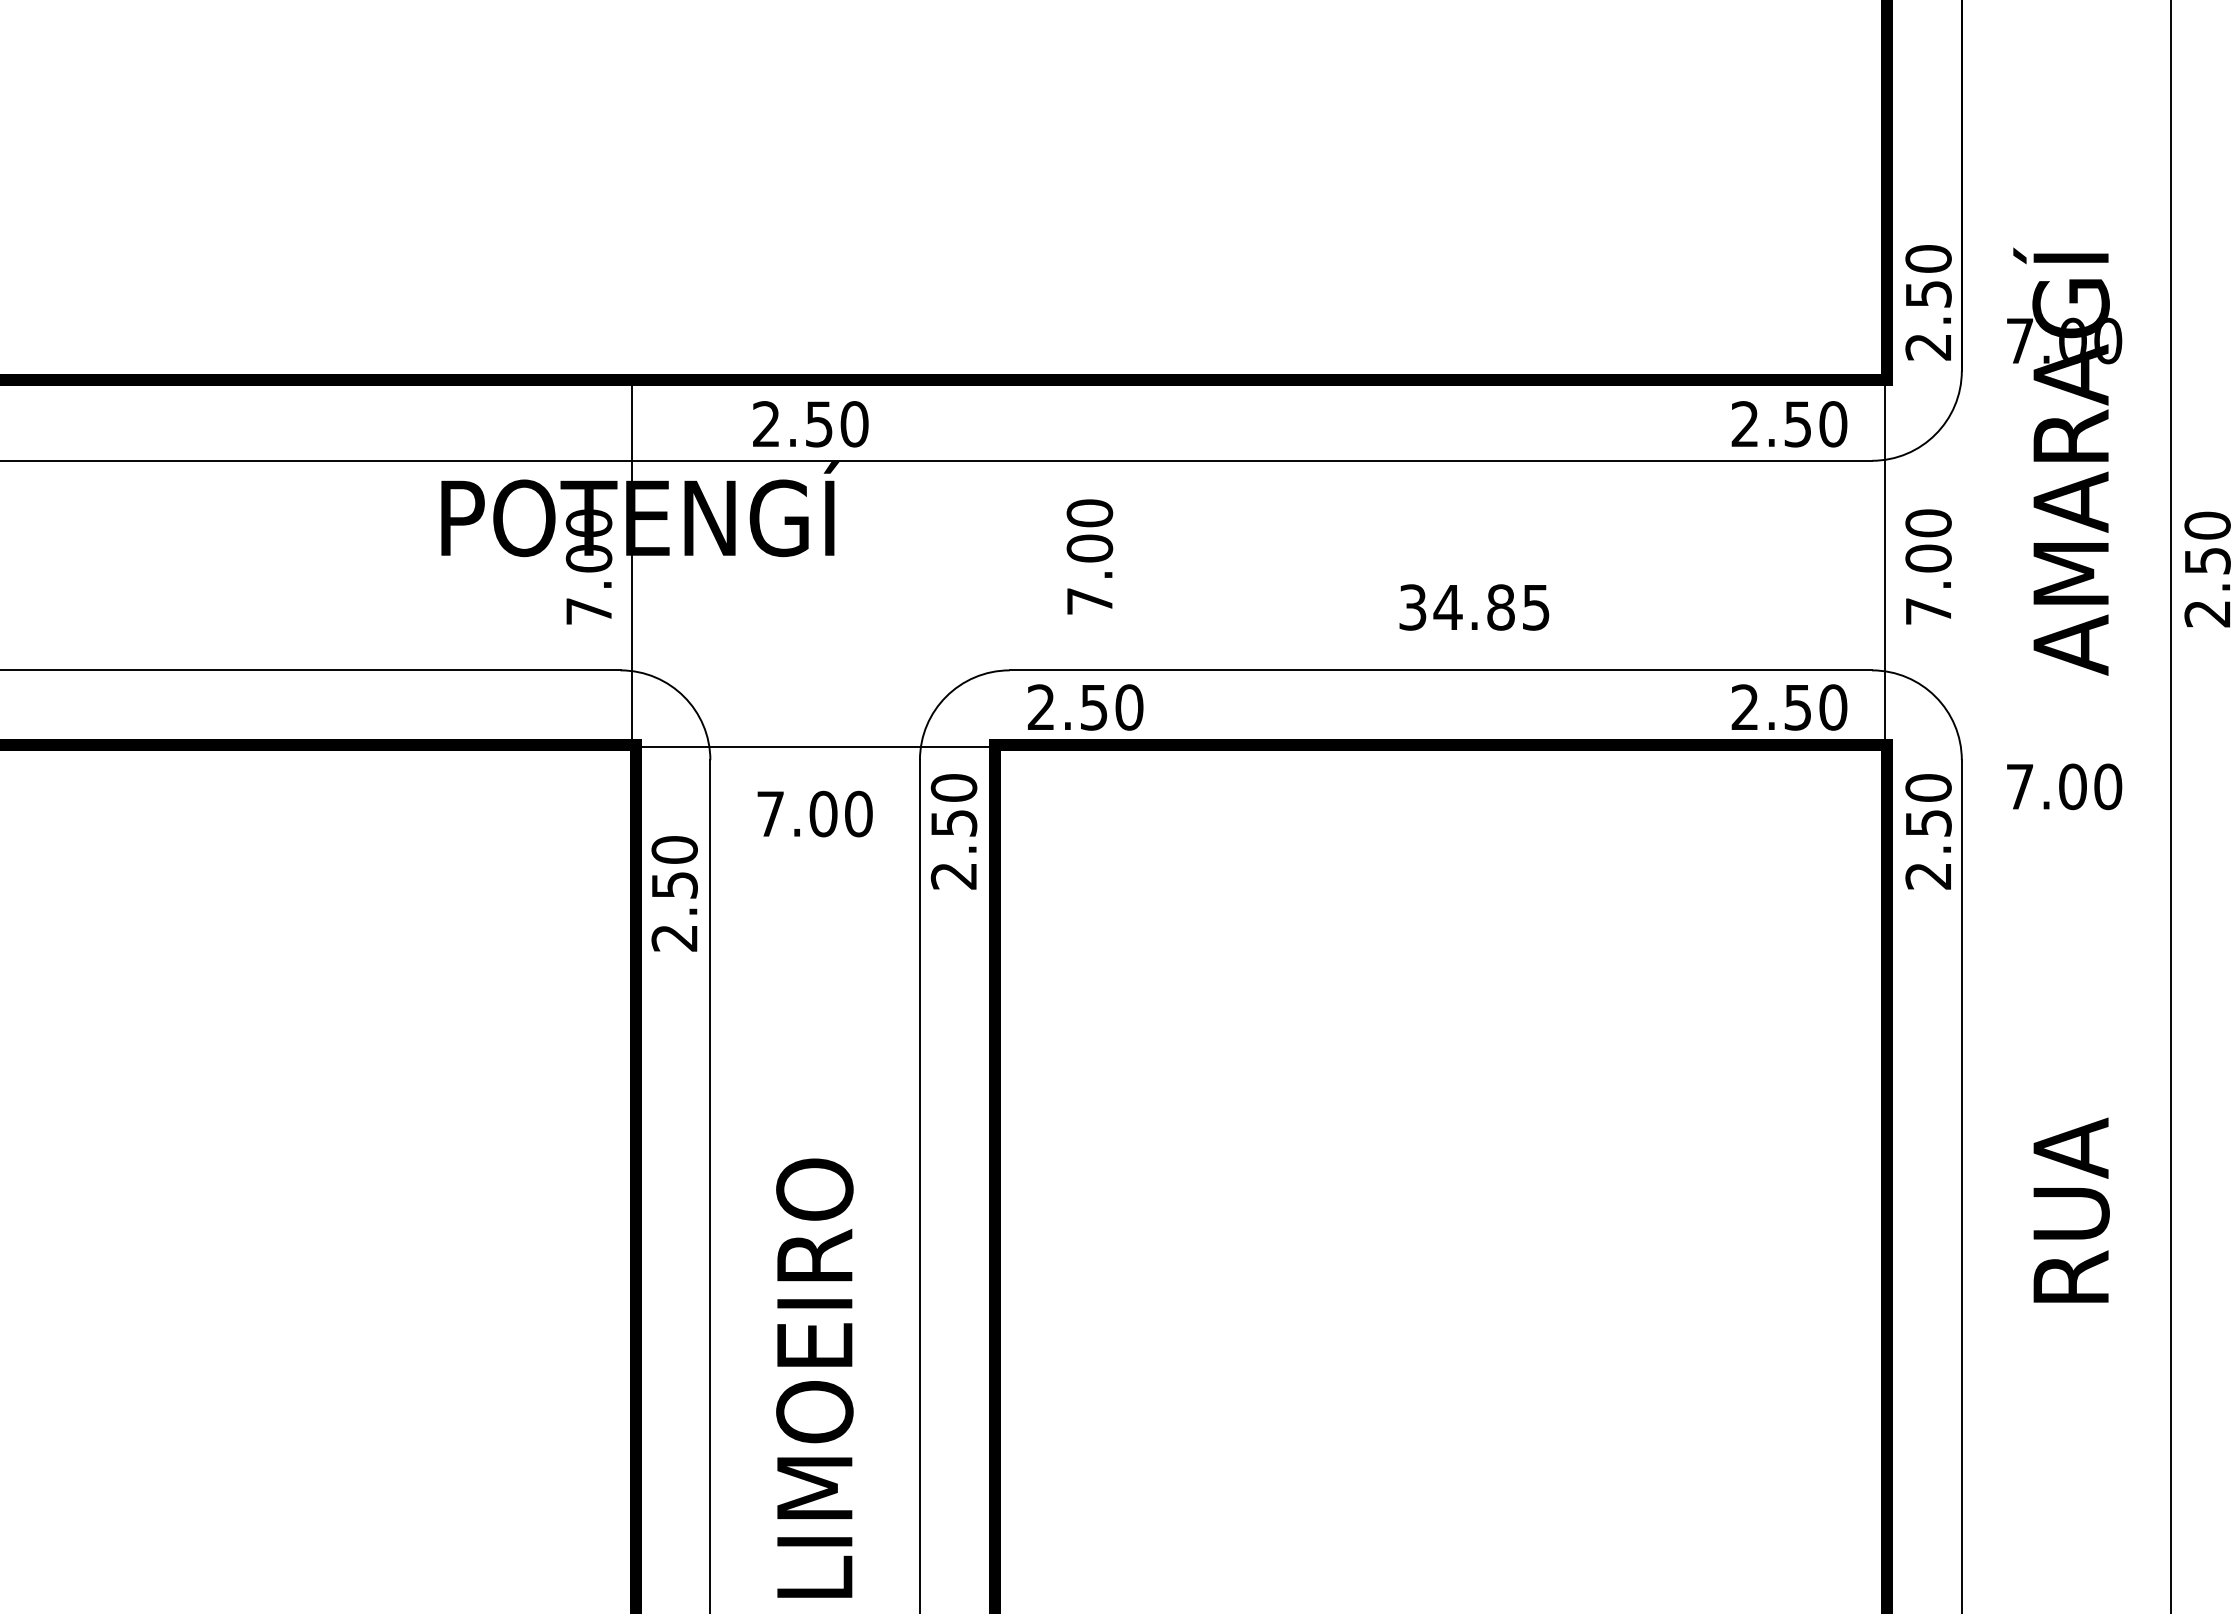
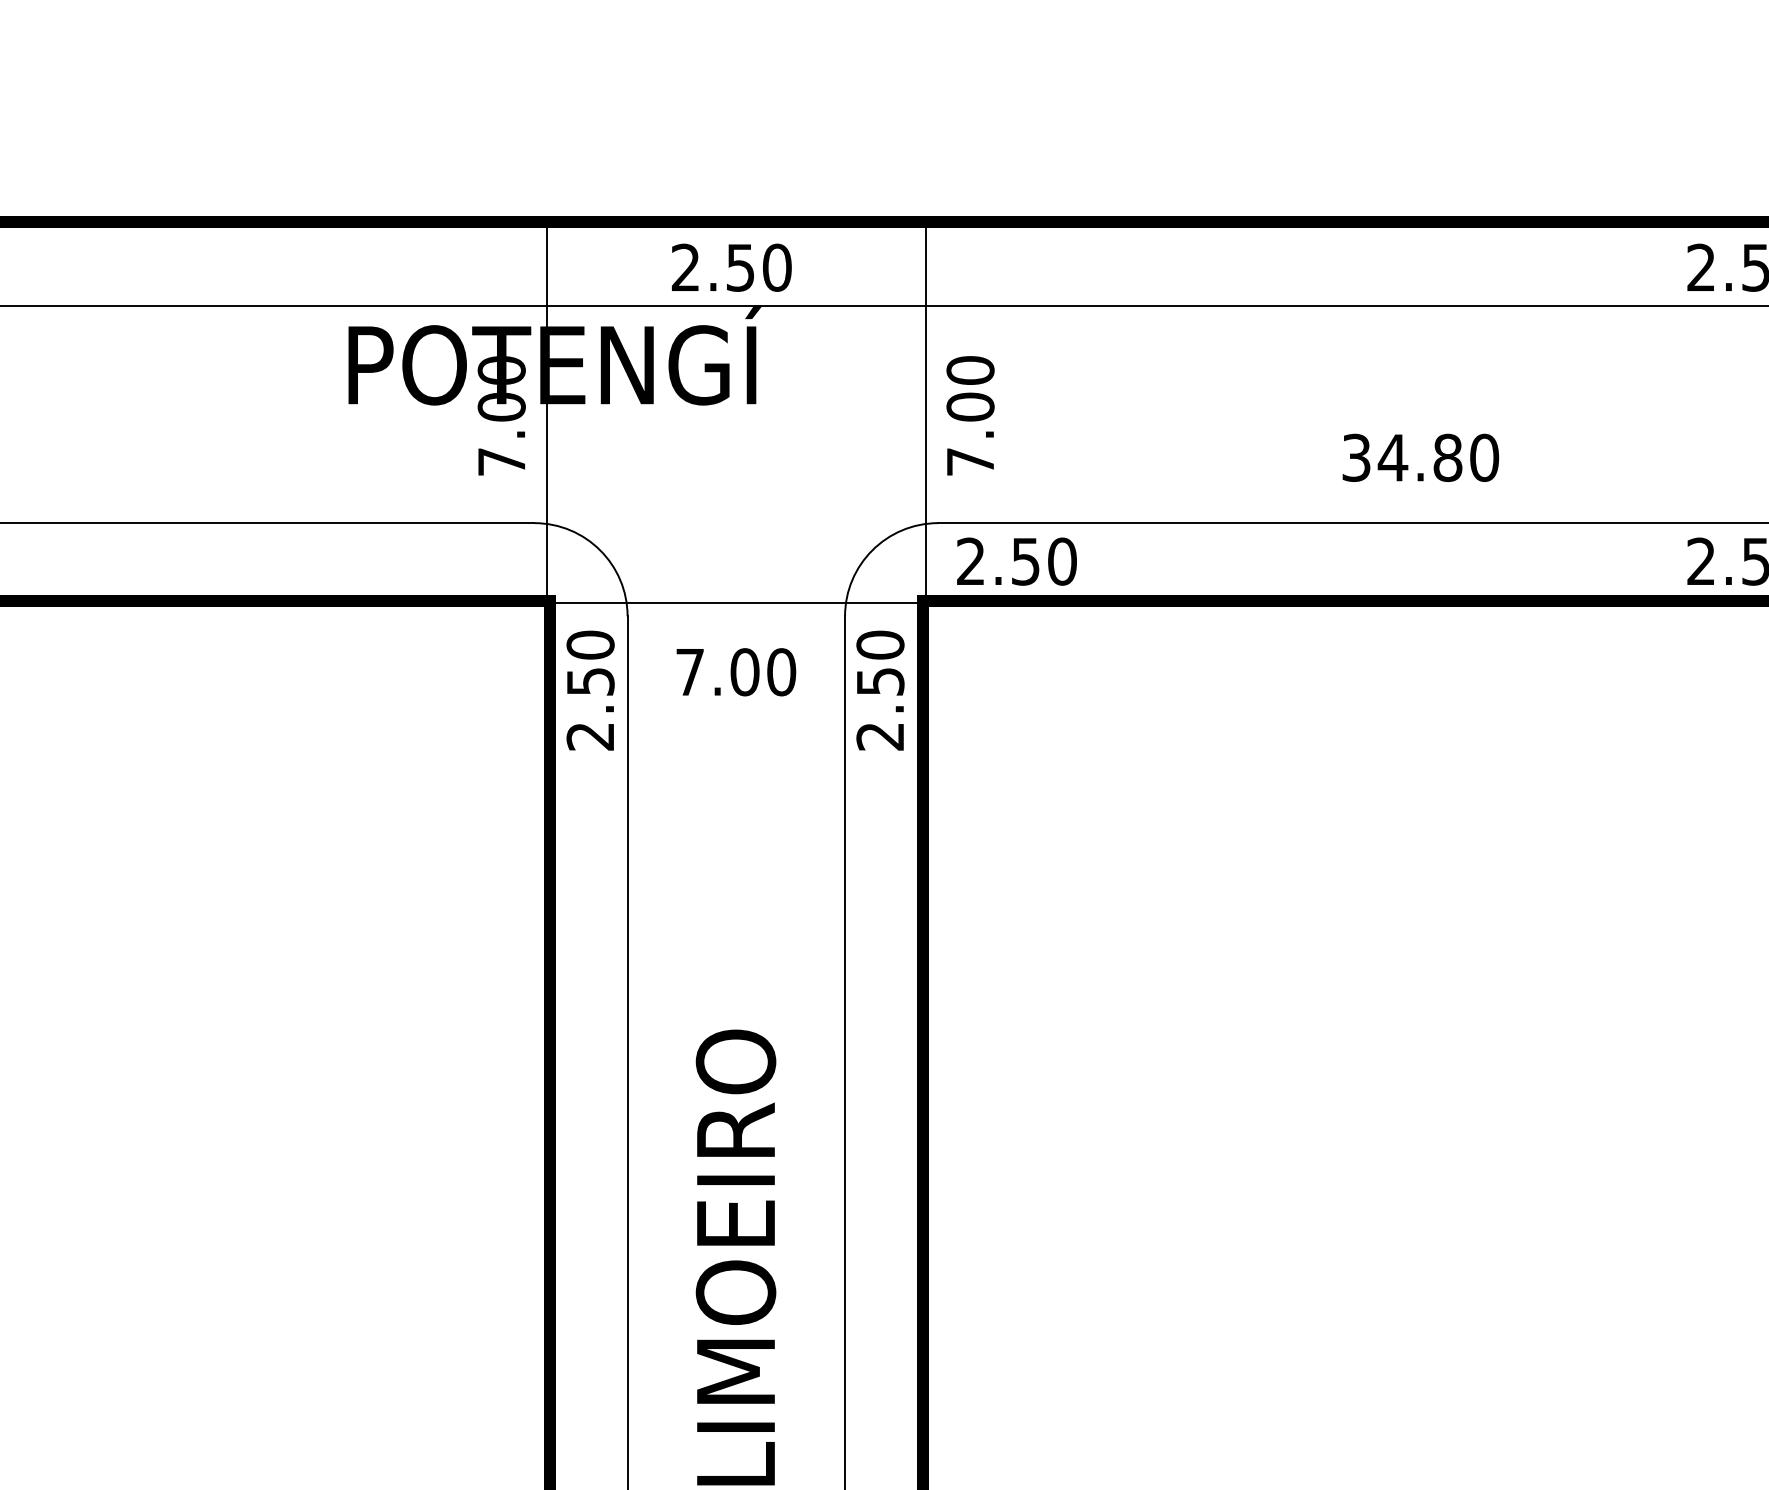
text: (1089, 556) -> (970, 415), moved
line: (998, 566) -> (926, 415), added
text: (1536, 607) -> (1484, 457), 34.85 -> 34.80
text: (674, 893) -> (590, 690), moved

